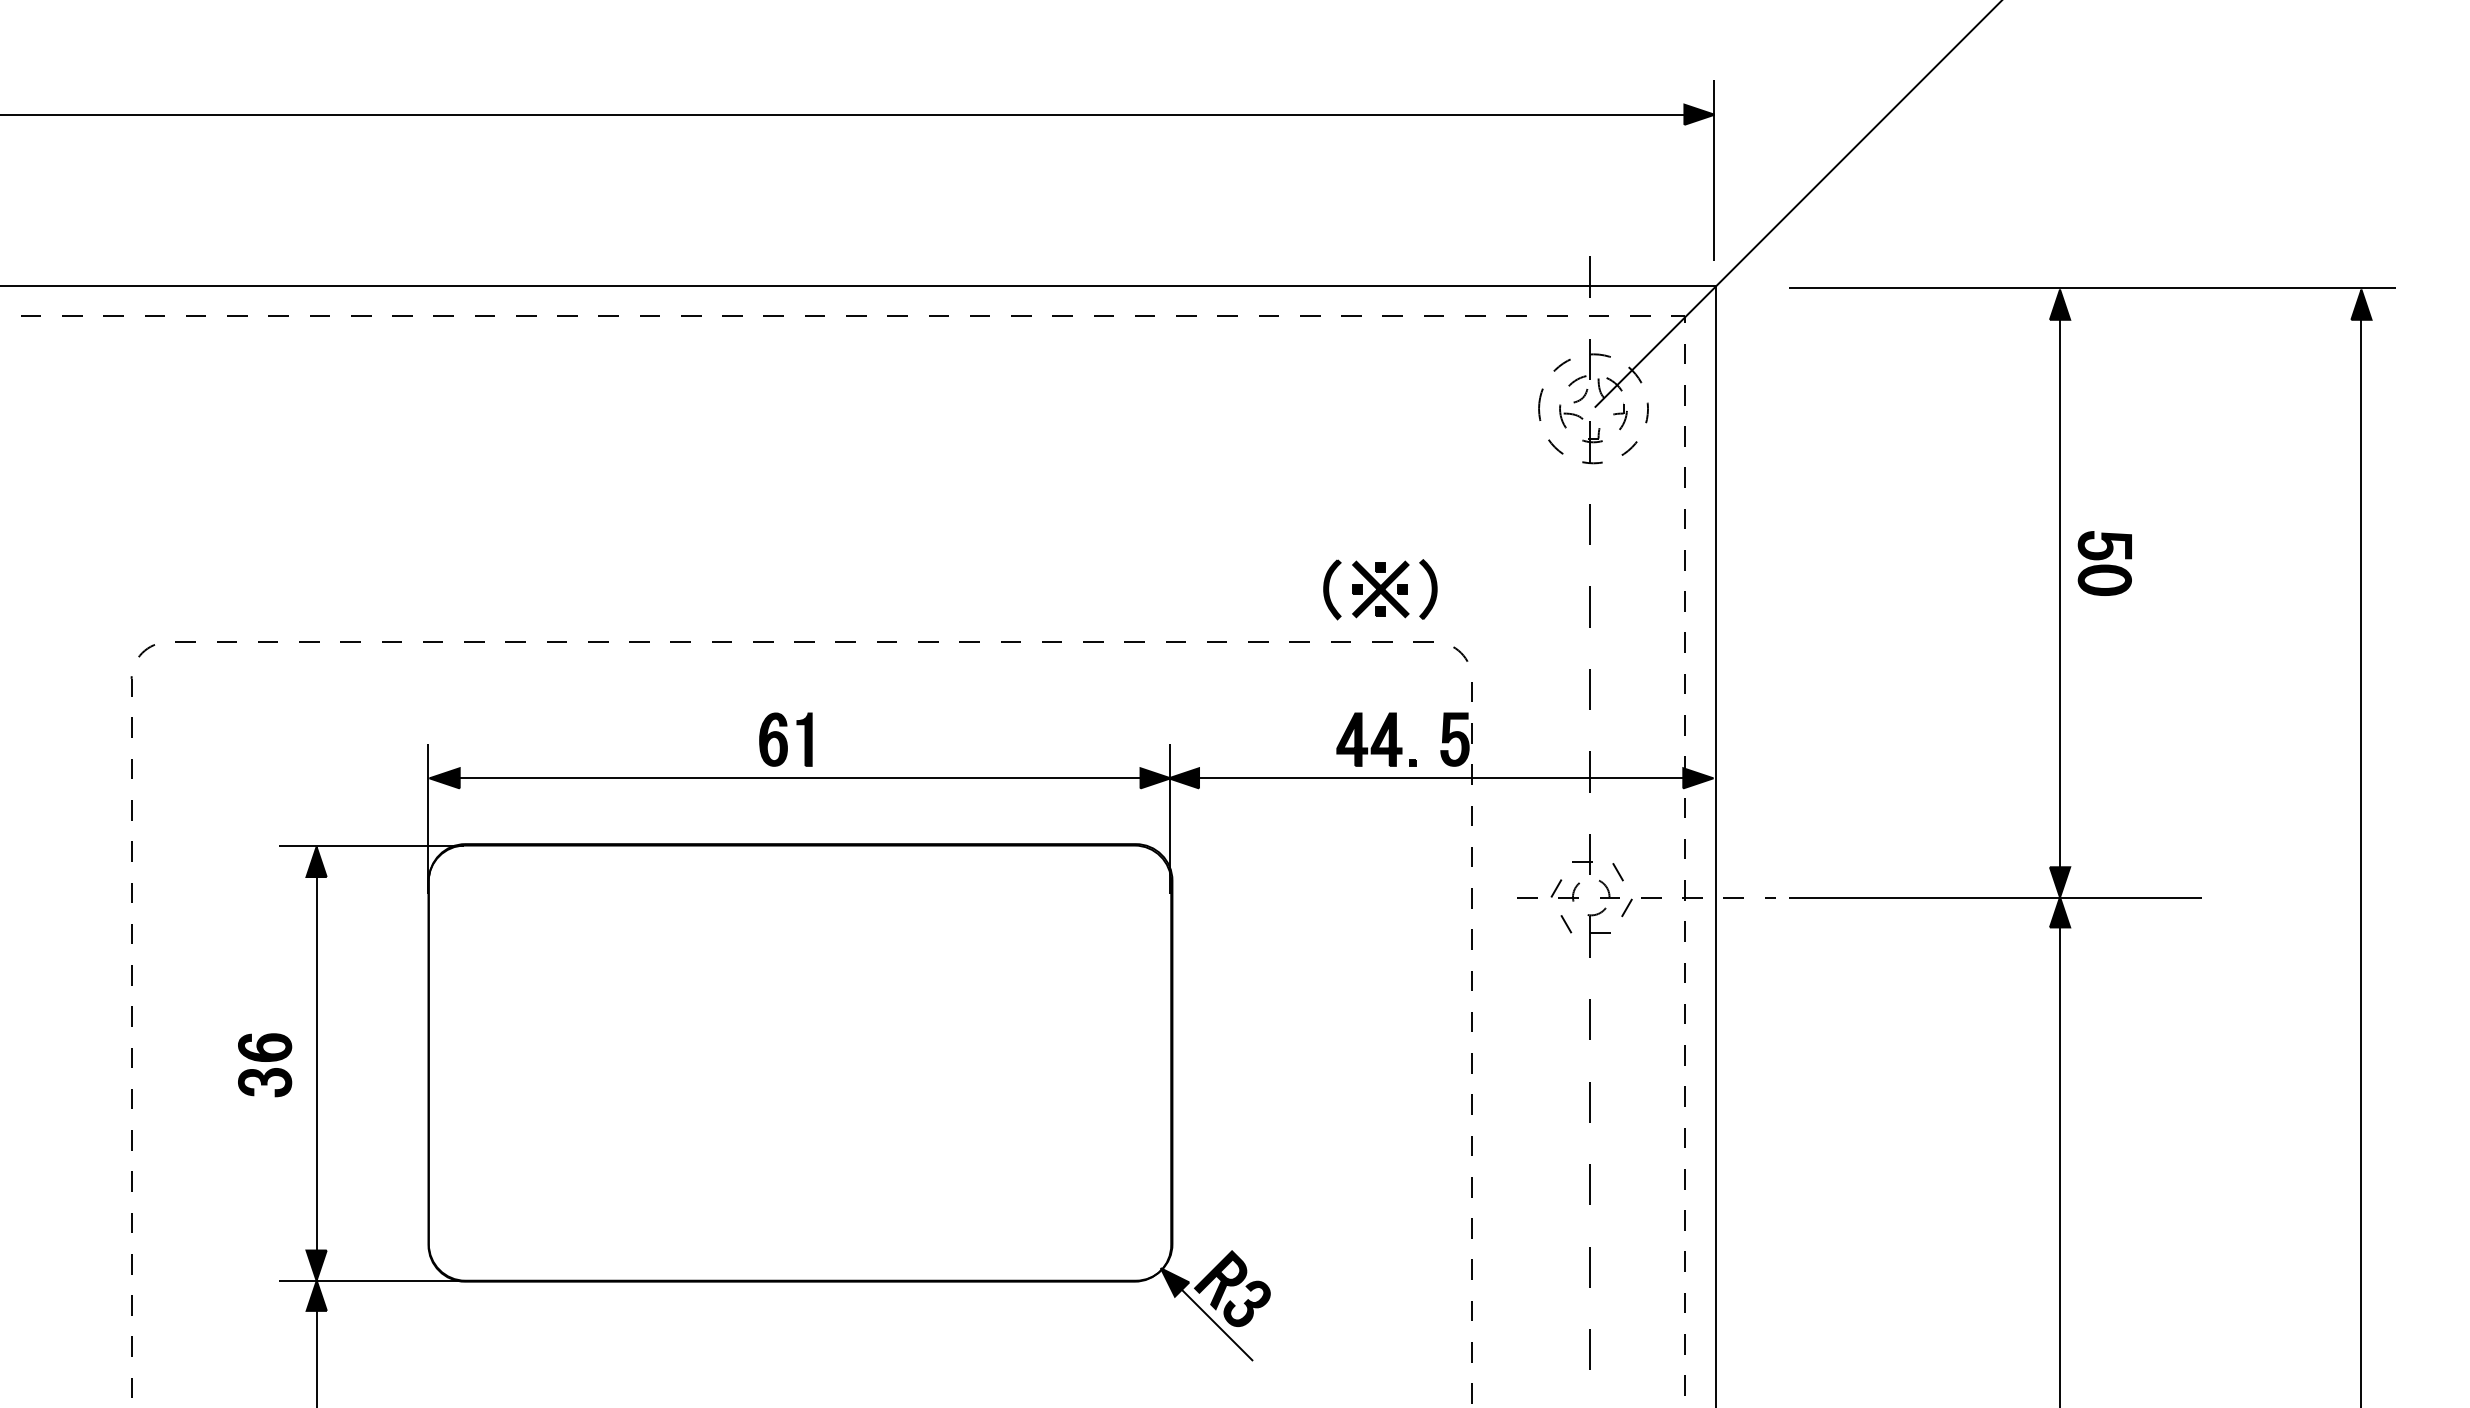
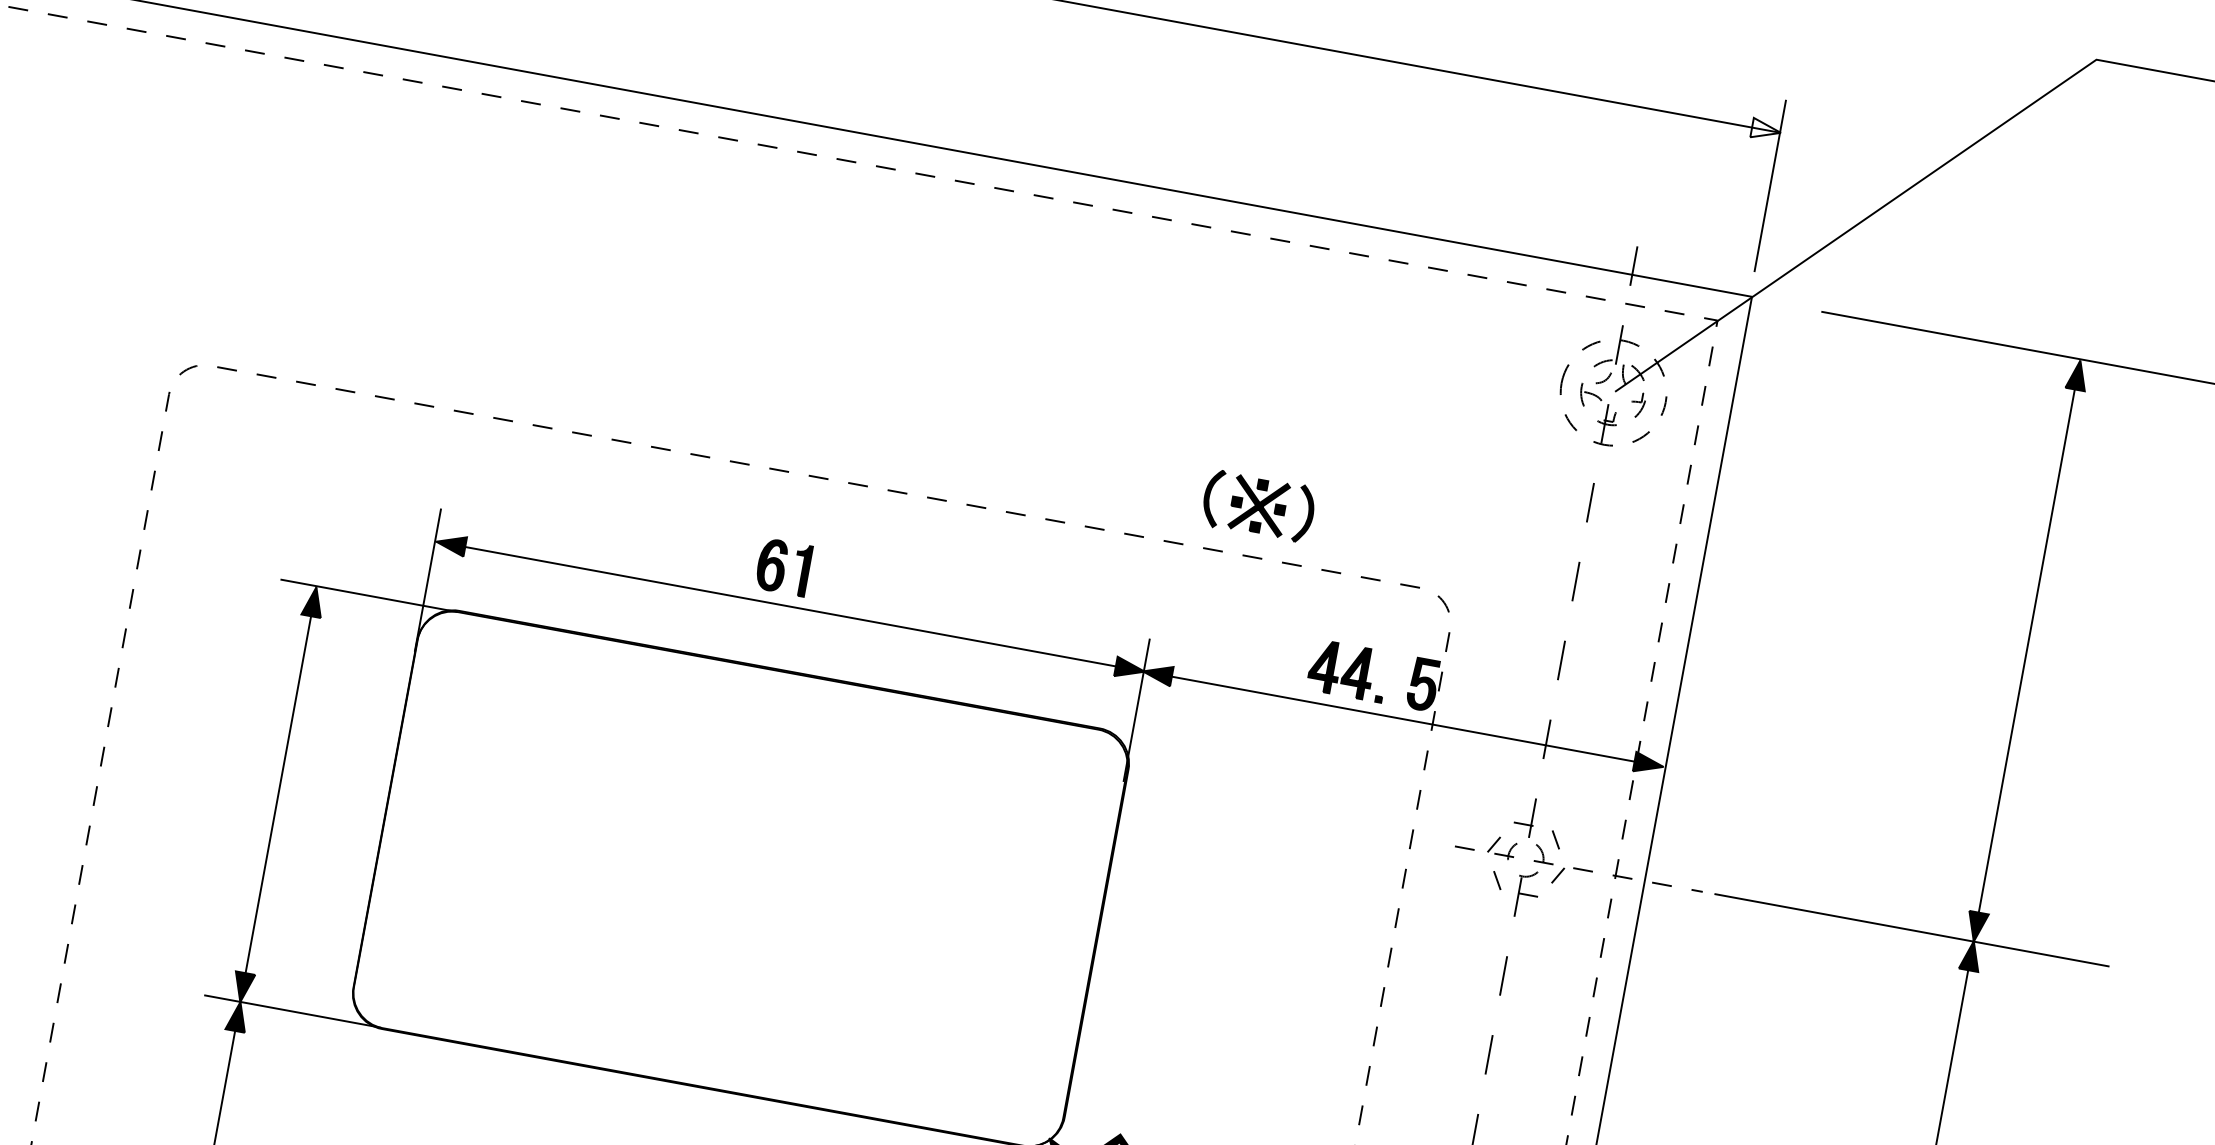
fill: (1699, 114) -> (1766, 130), removed
part: (2104, 563) -> (2074, 630), removed
part: (1380, 589) -> (1258, 506), moved
part: (265, 1065) -> (229, 787), removed

